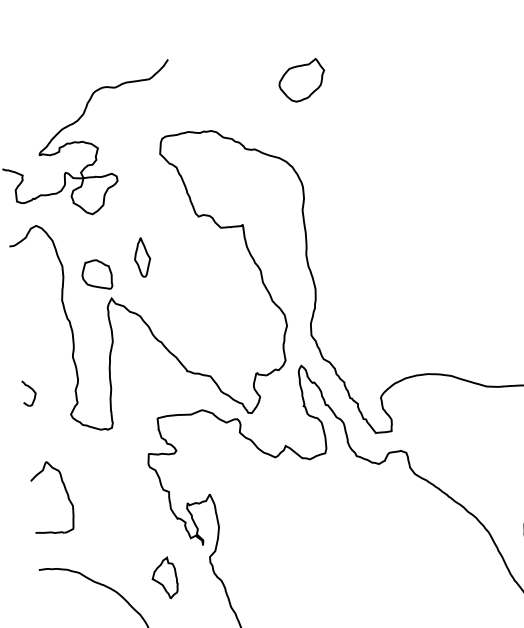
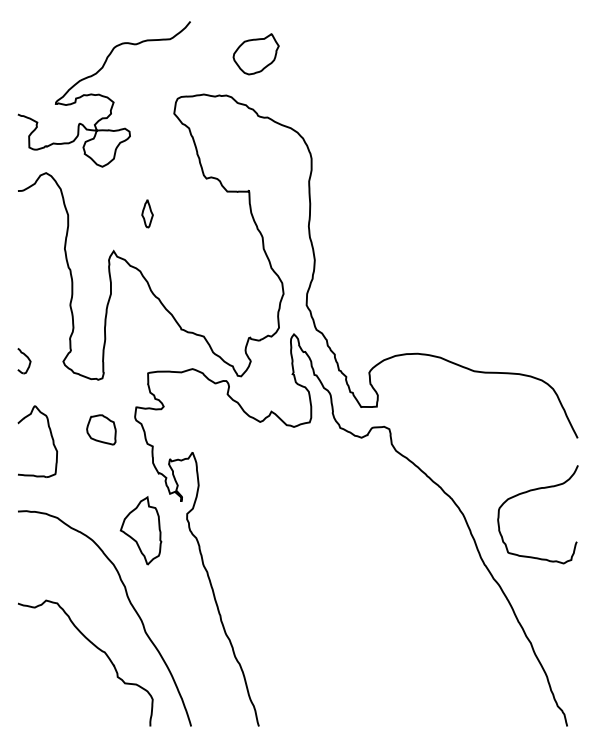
part: (301, 80) -> (255, 54), moved
part: (142, 257) -> (147, 213), size x0.71
part: (97, 274) -> (101, 429), moved
part: (29, 393) -> (24, 361), moved
part: (164, 577) -> (140, 530), size x1.67

